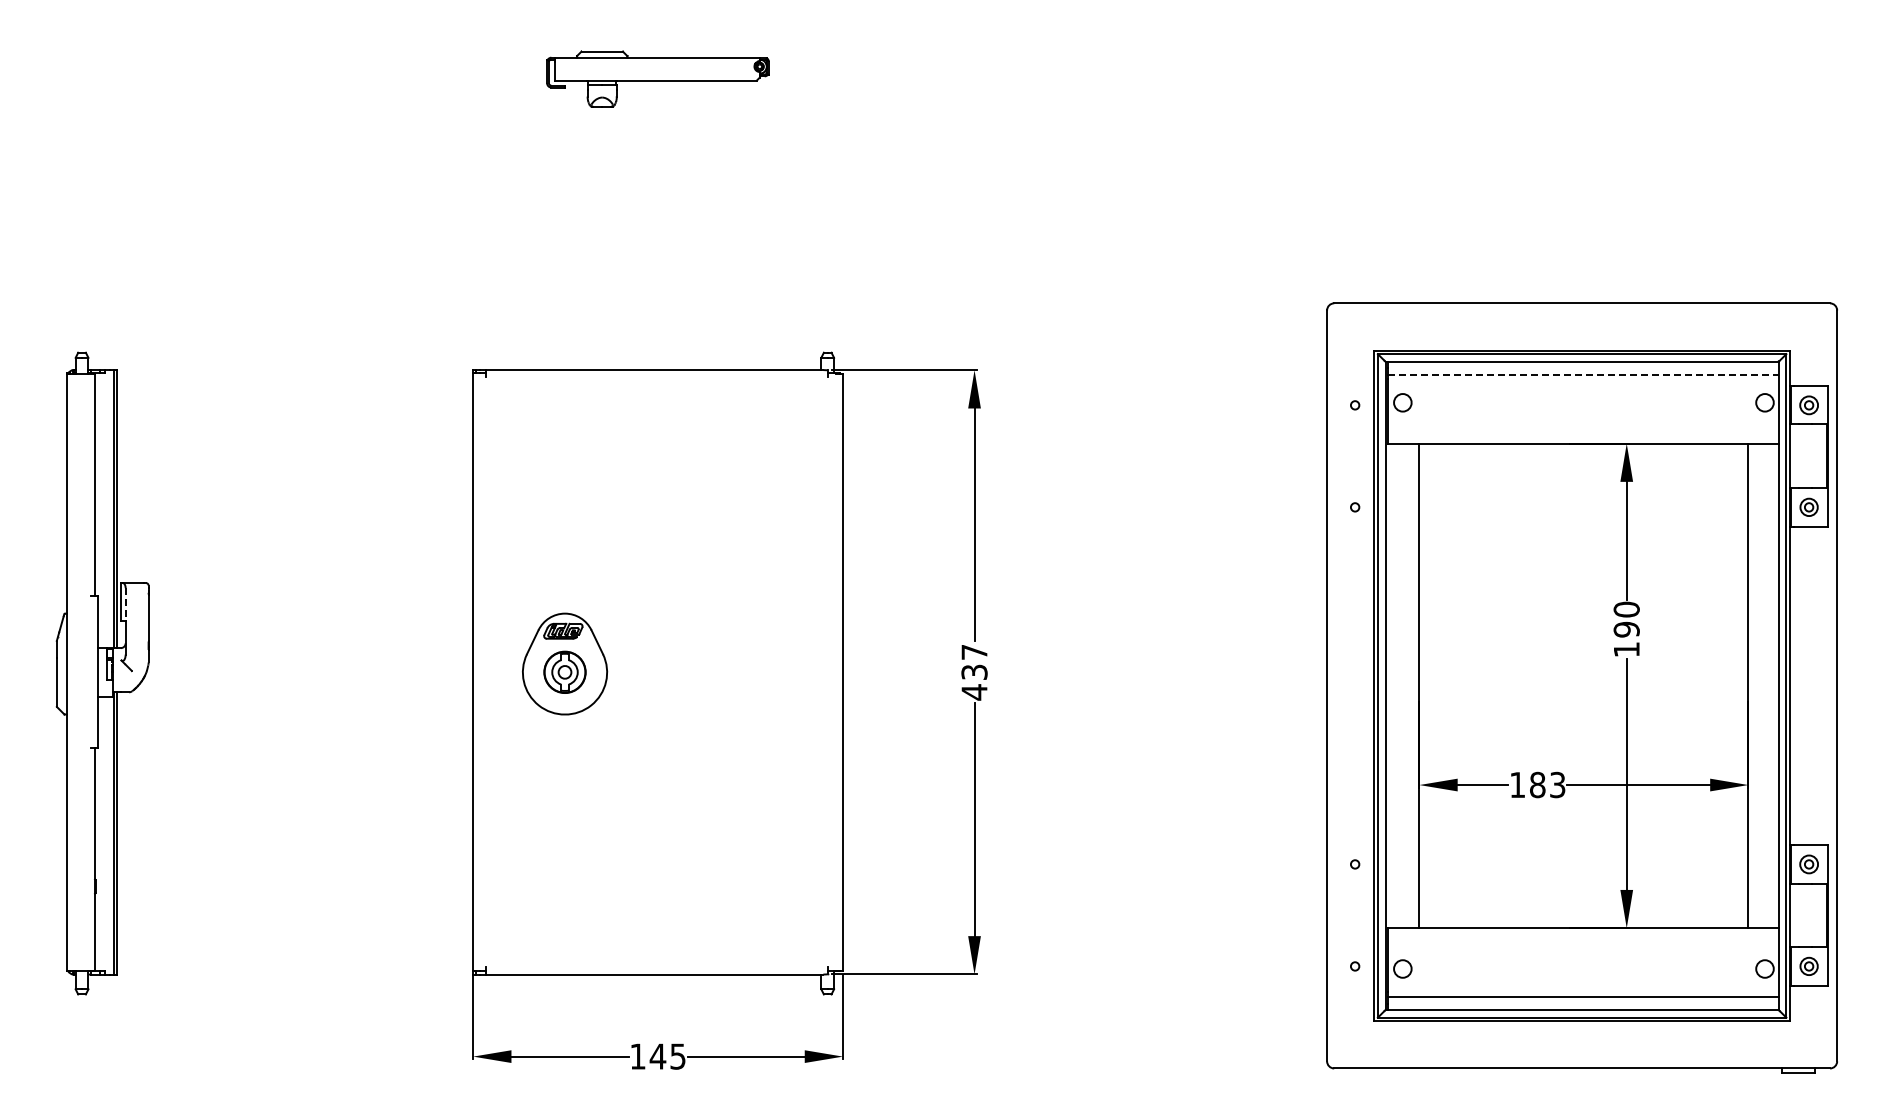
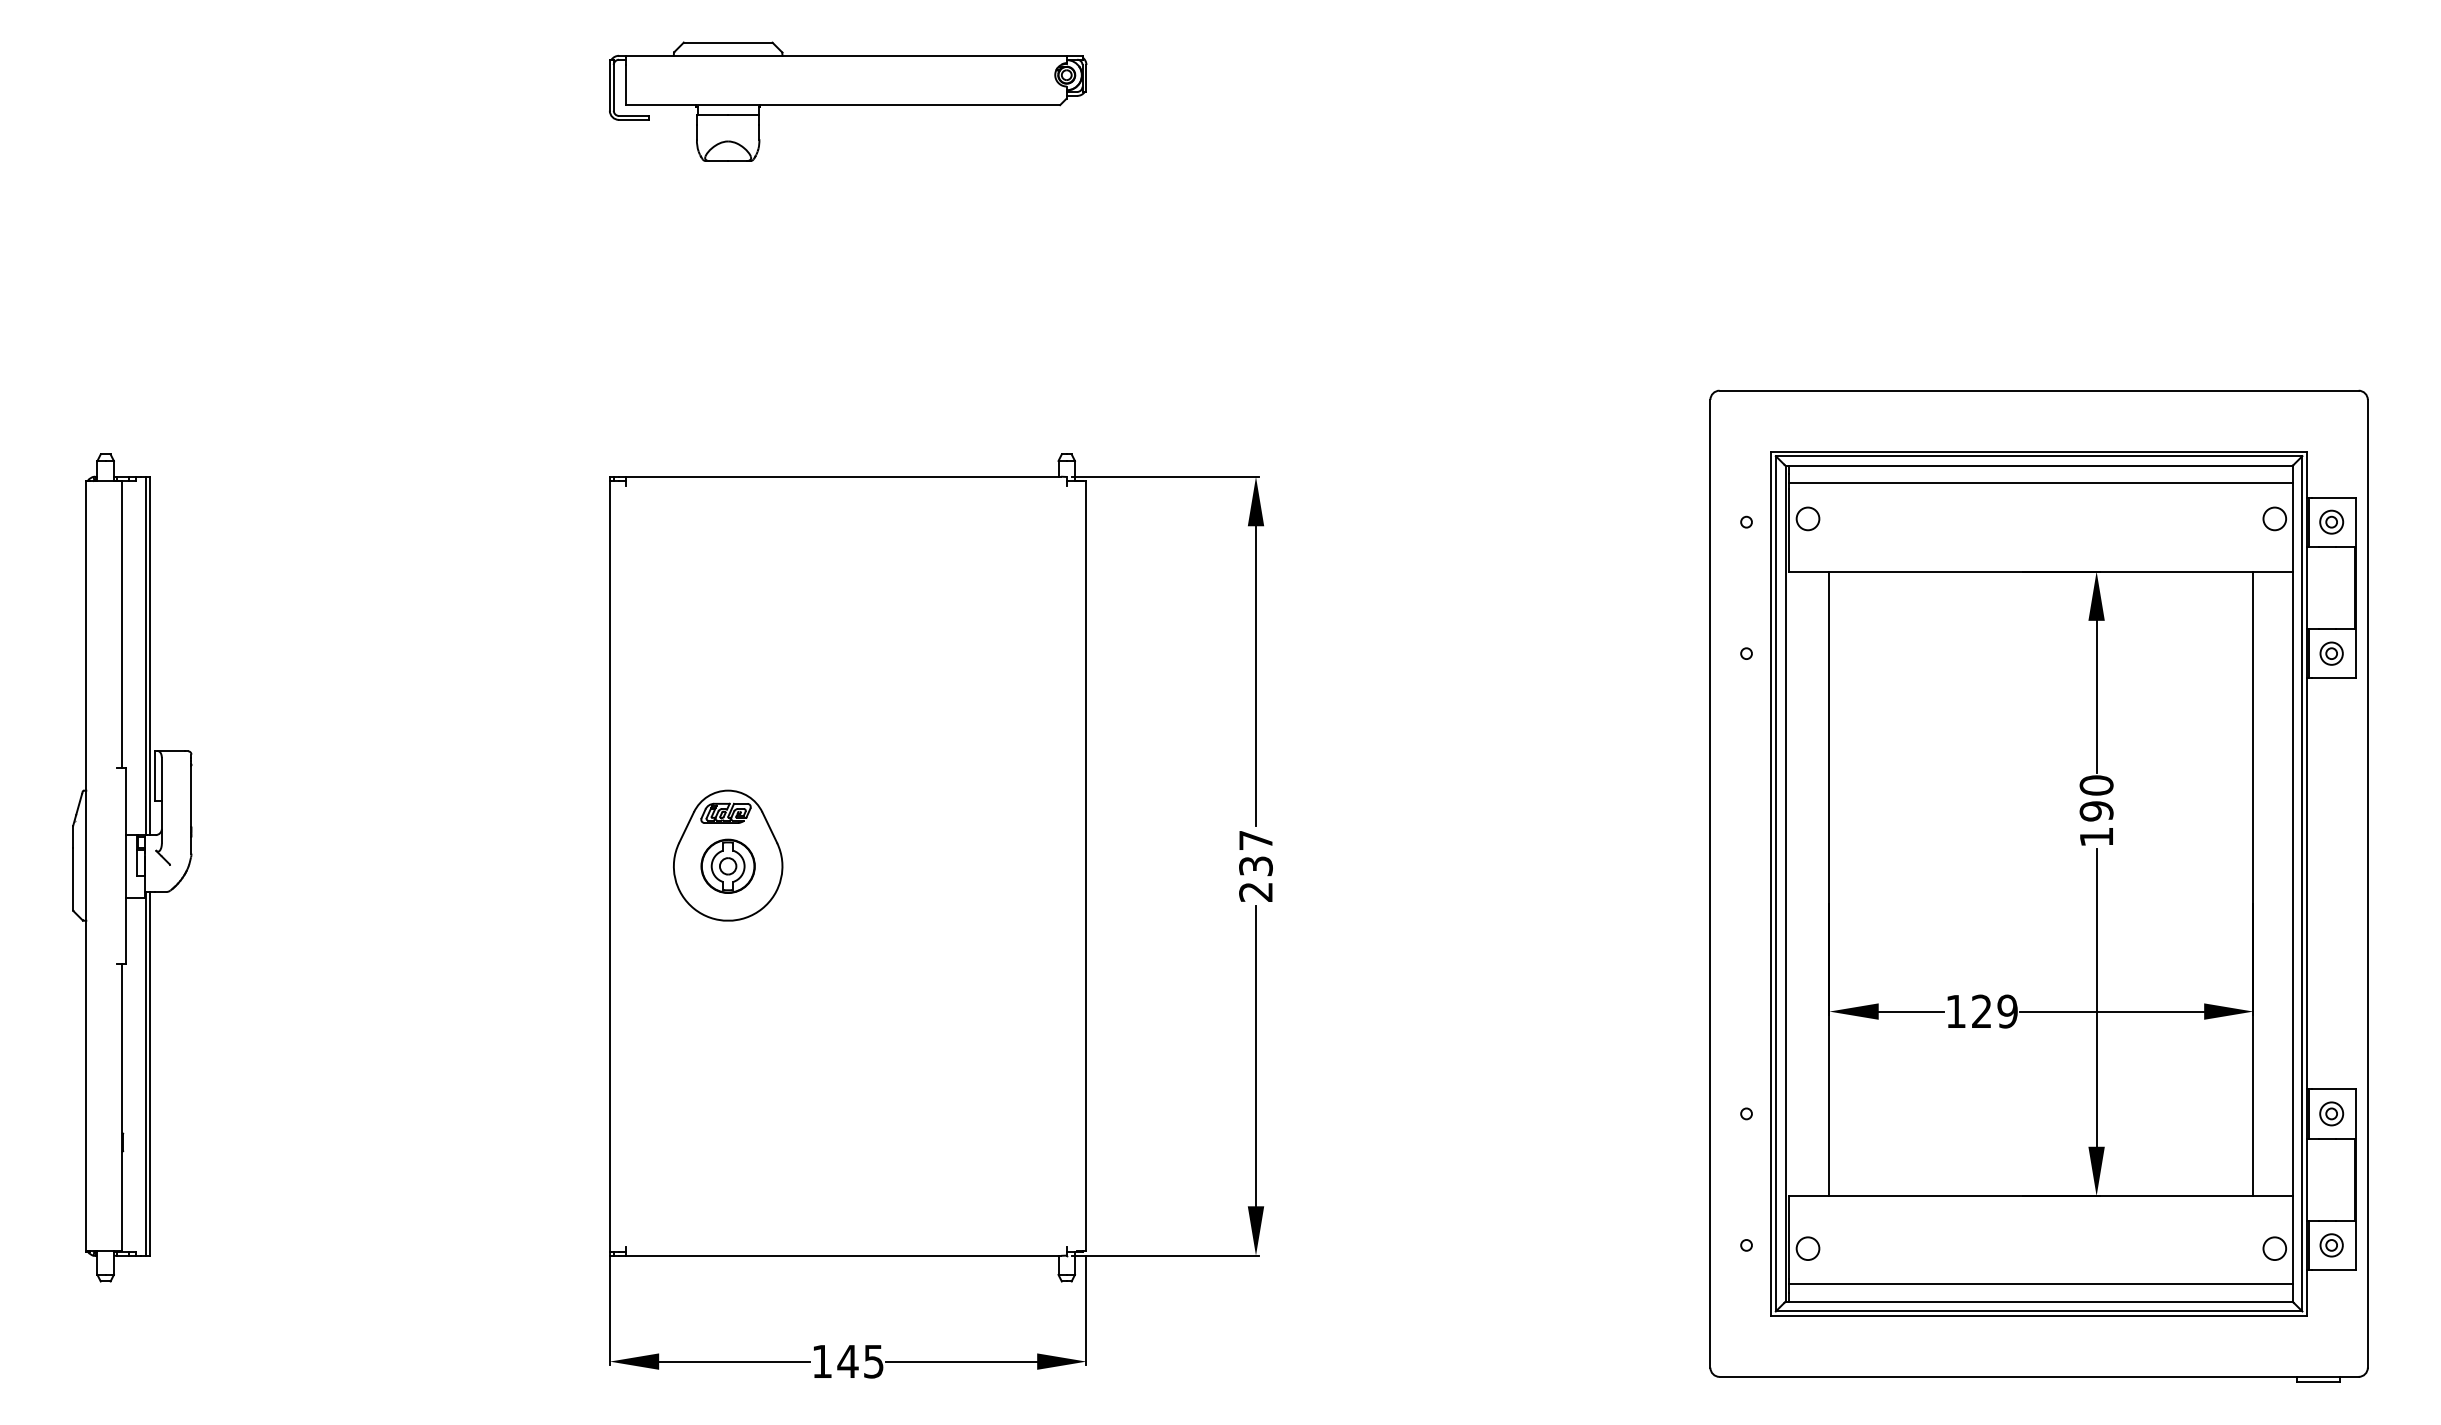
part: (657, 78) -> (847, 100), size x1.67
line: (1584, 375) -> (2042, 483), dashed -> solid
line: (125, 604) -> (161, 778), dashed -> solid
text: (974, 692) -> (1255, 892), 437 -> 237
text: (1547, 785) -> (1994, 1012), 183 -> 129

